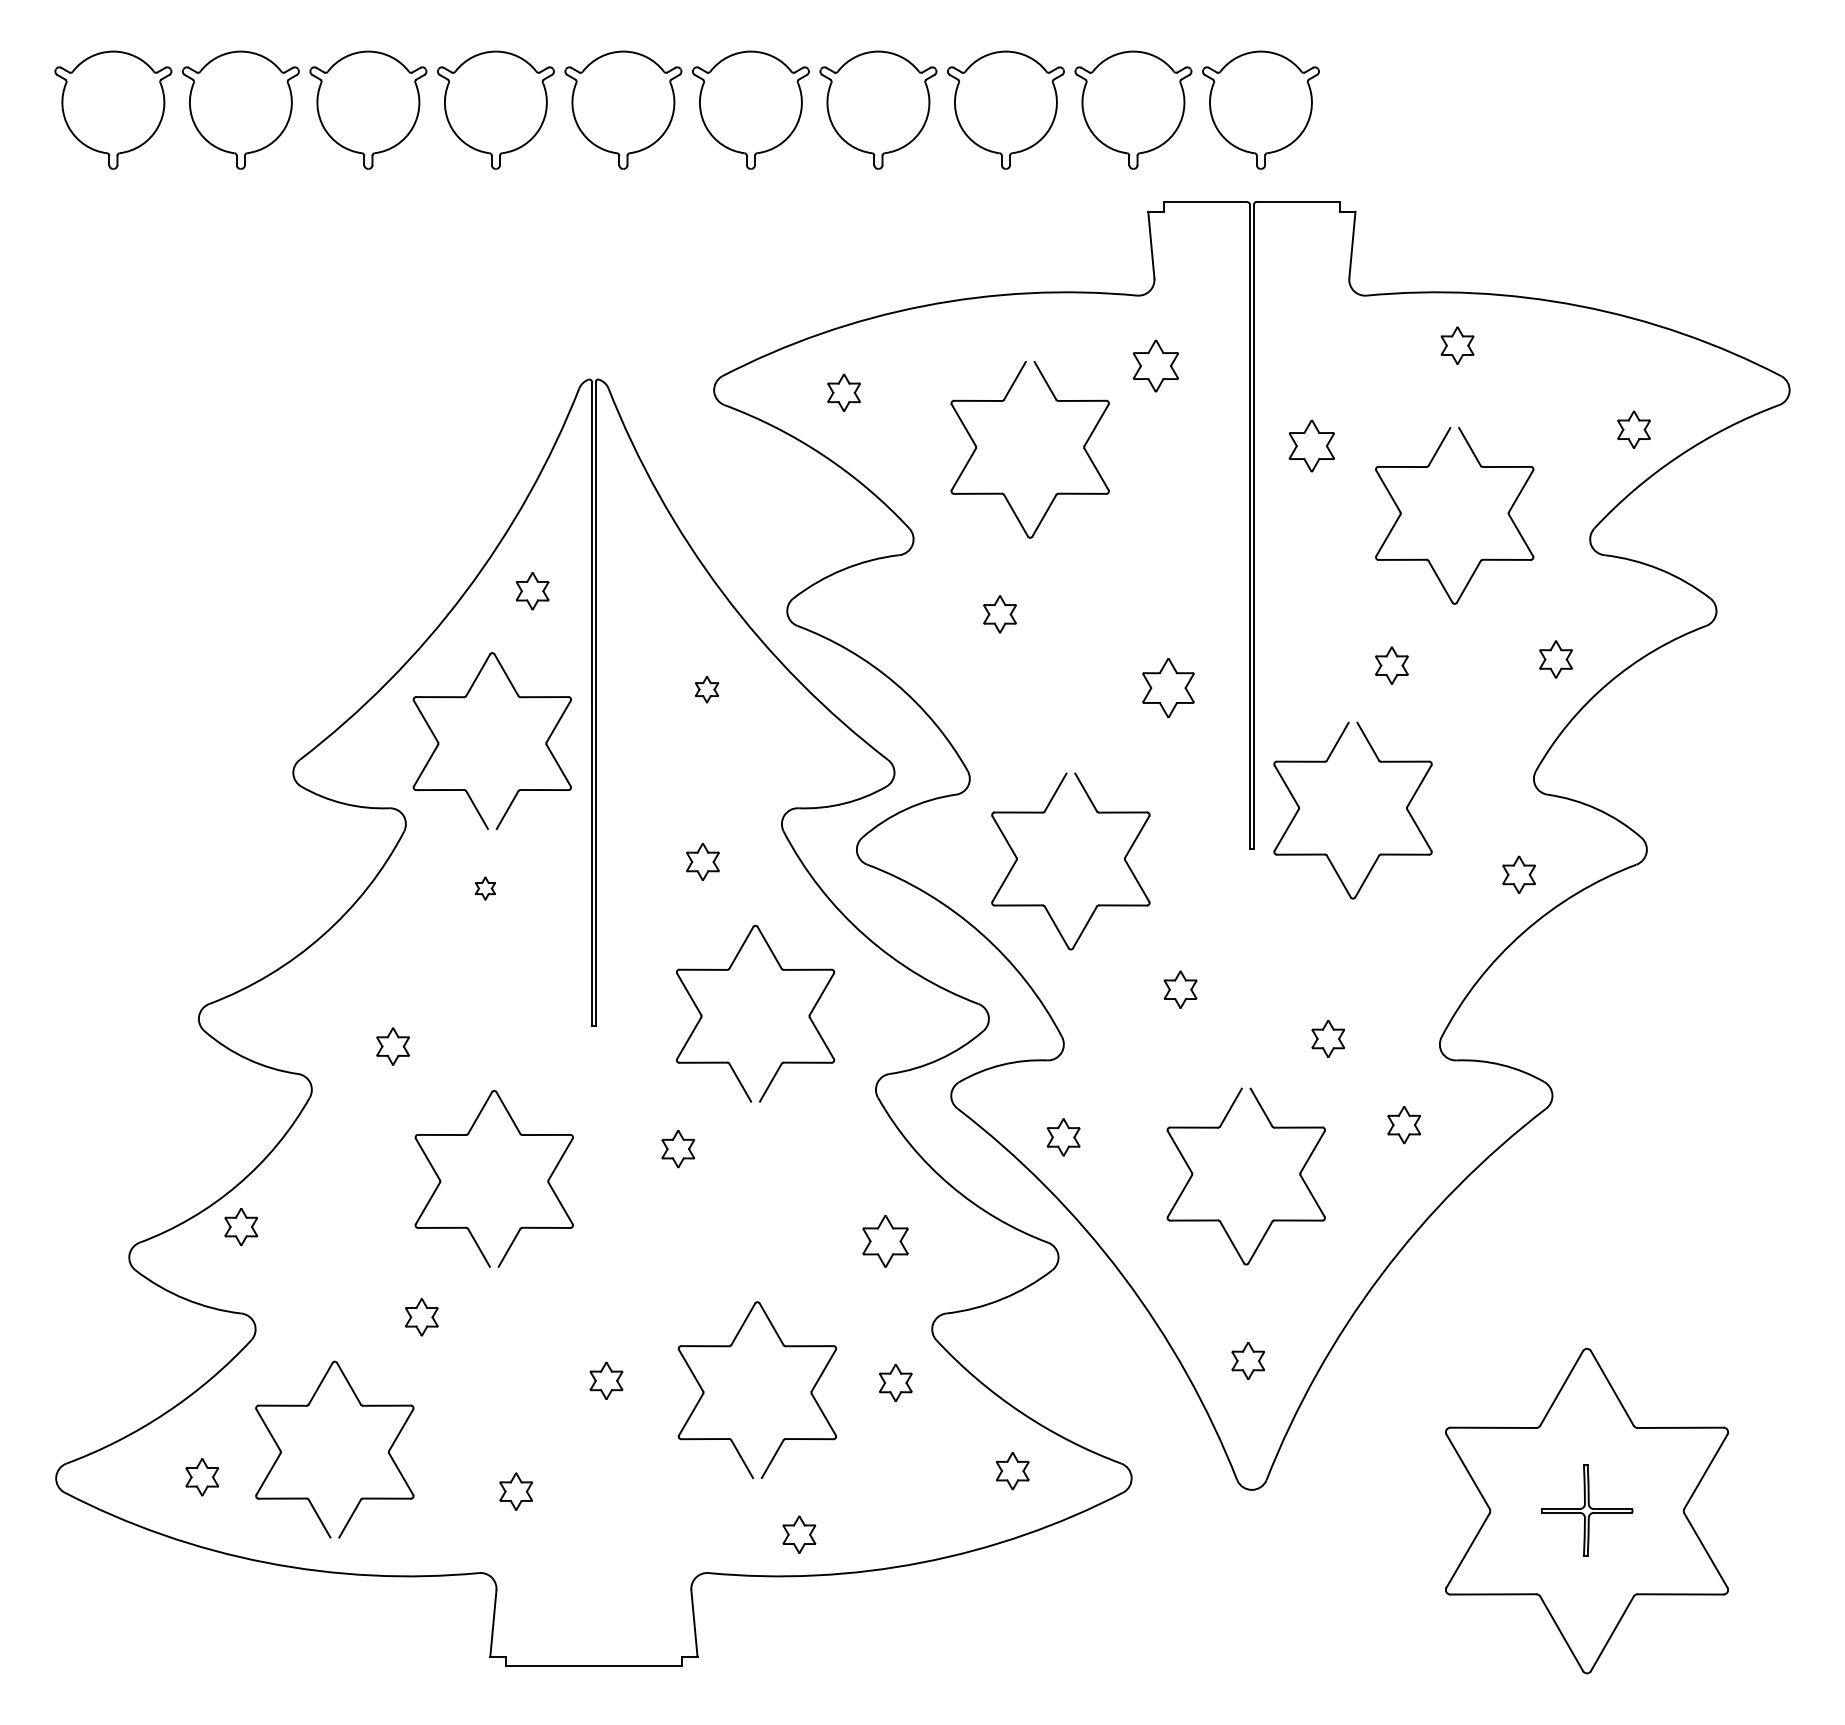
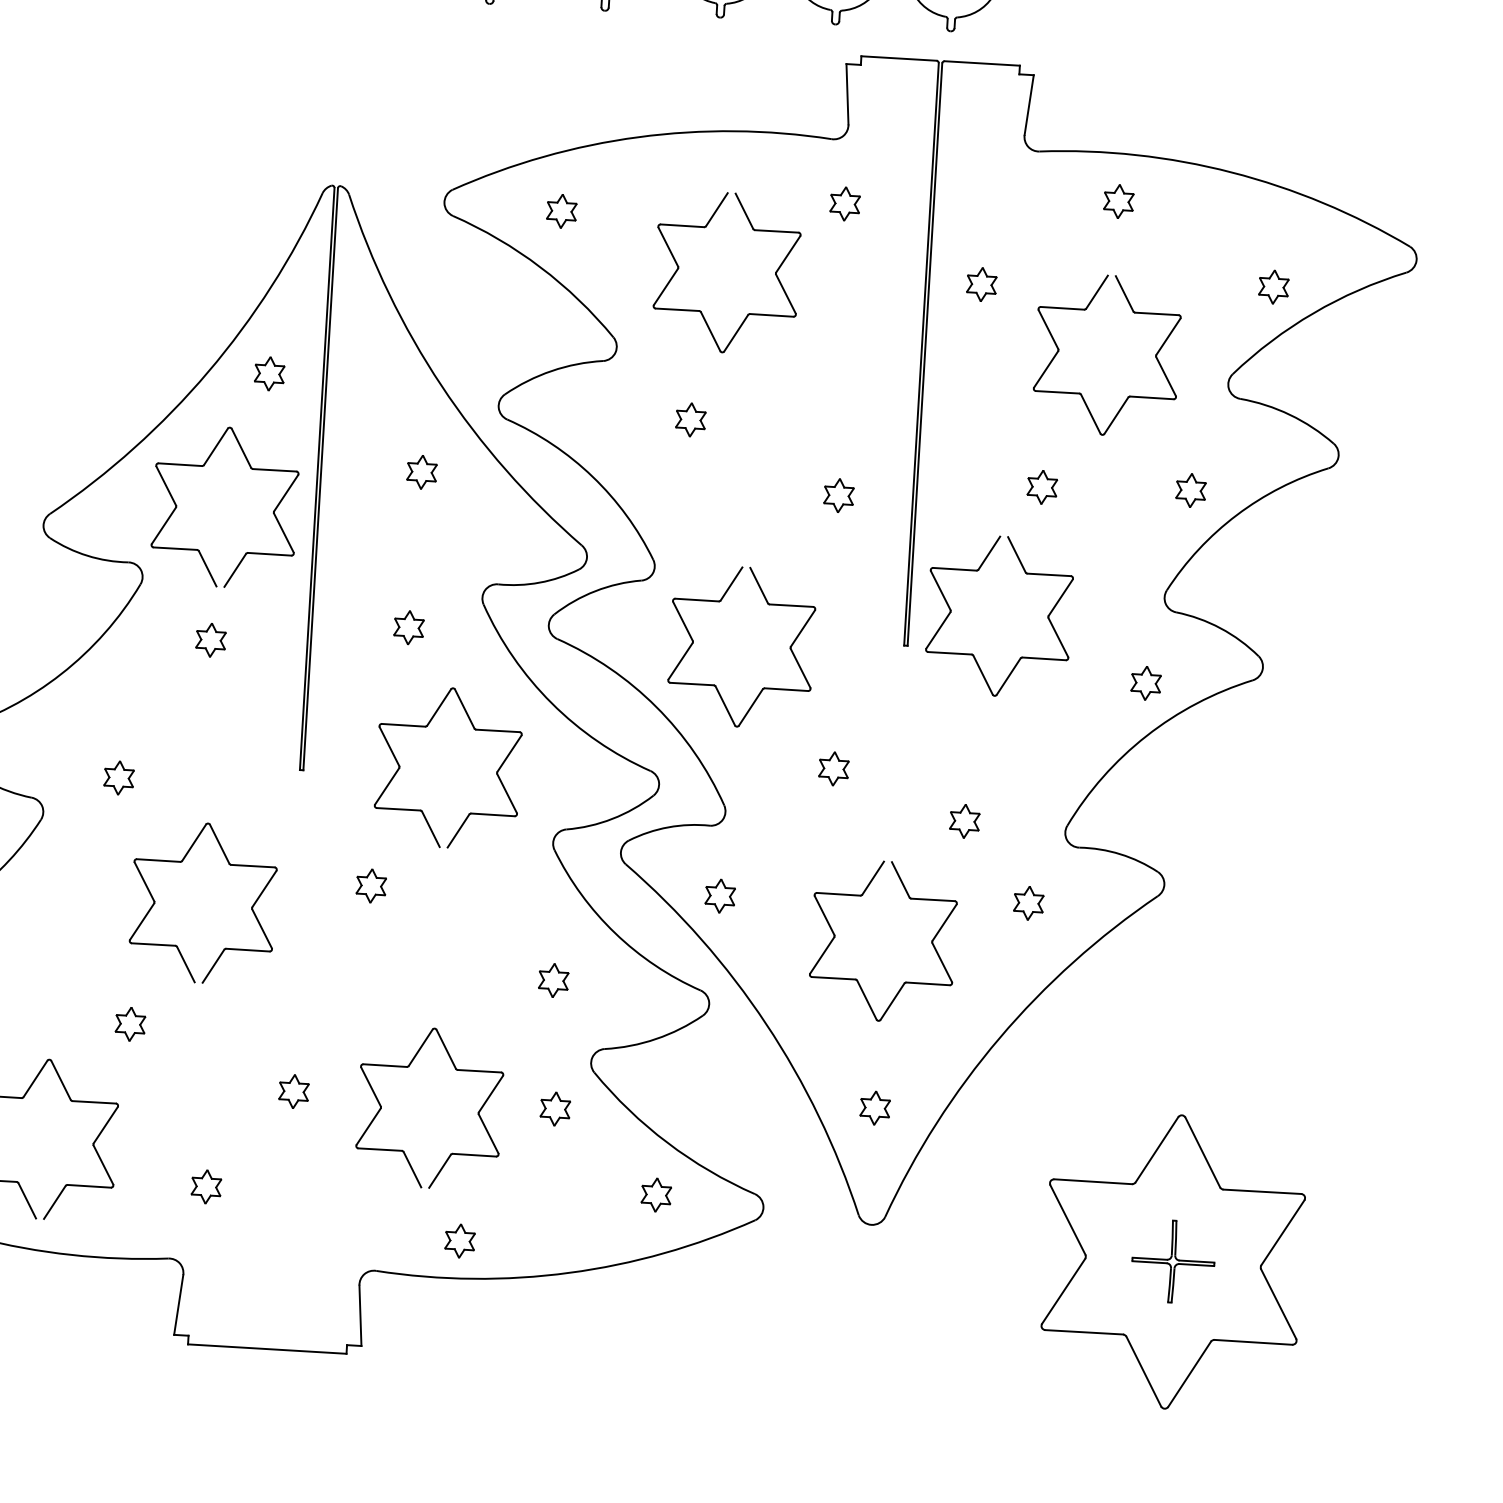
part: (1155, 366) -> (844, 204), size x0.71
part: (1311, 446) -> (981, 284), size x0.71
part: (1167, 688) -> (838, 495), size x0.62
part: (706, 689) -> (421, 472), size x1.43
part: (485, 888) -> (211, 640), size x1.67
part: (885, 1241) -> (553, 980), size x0.71

